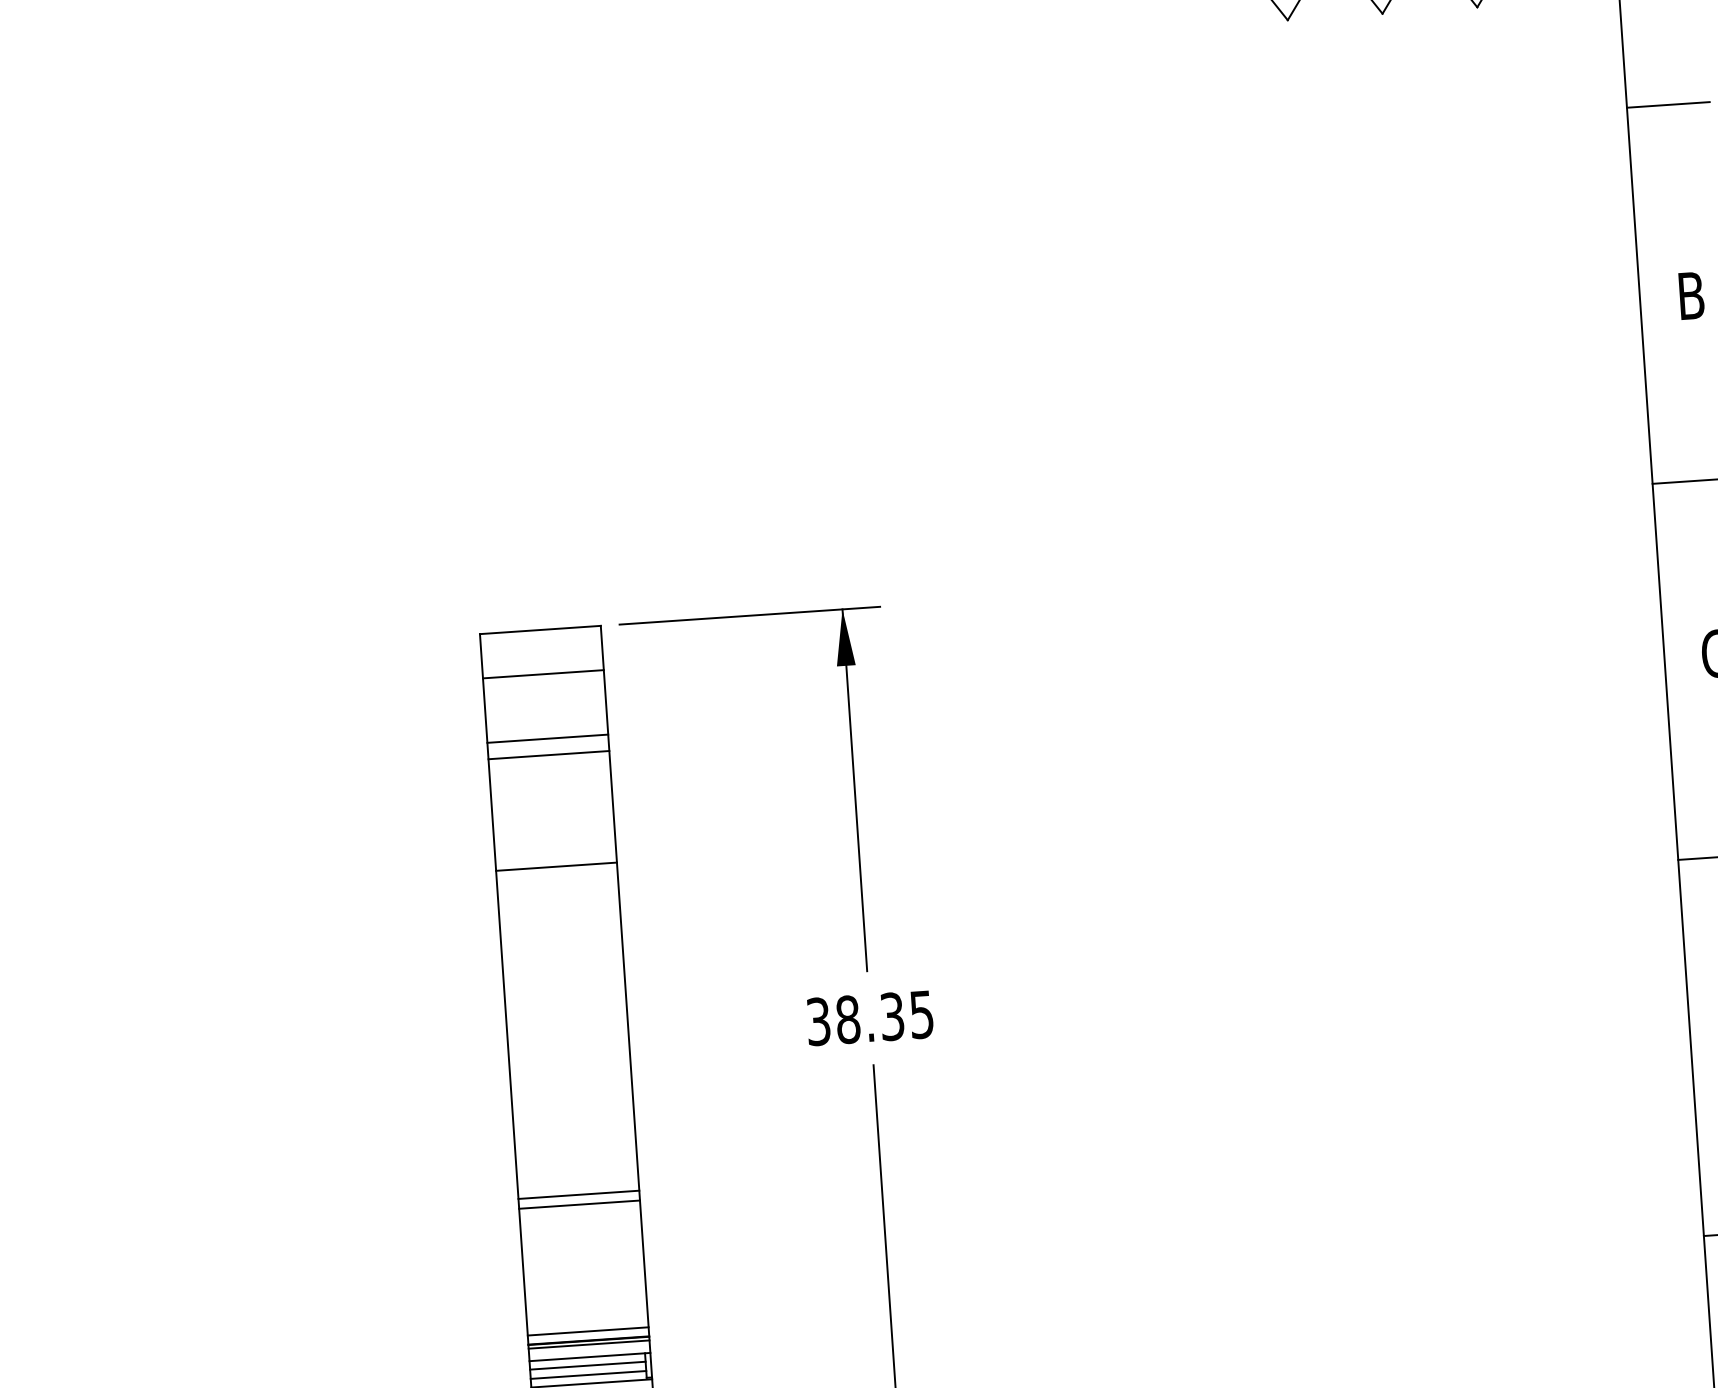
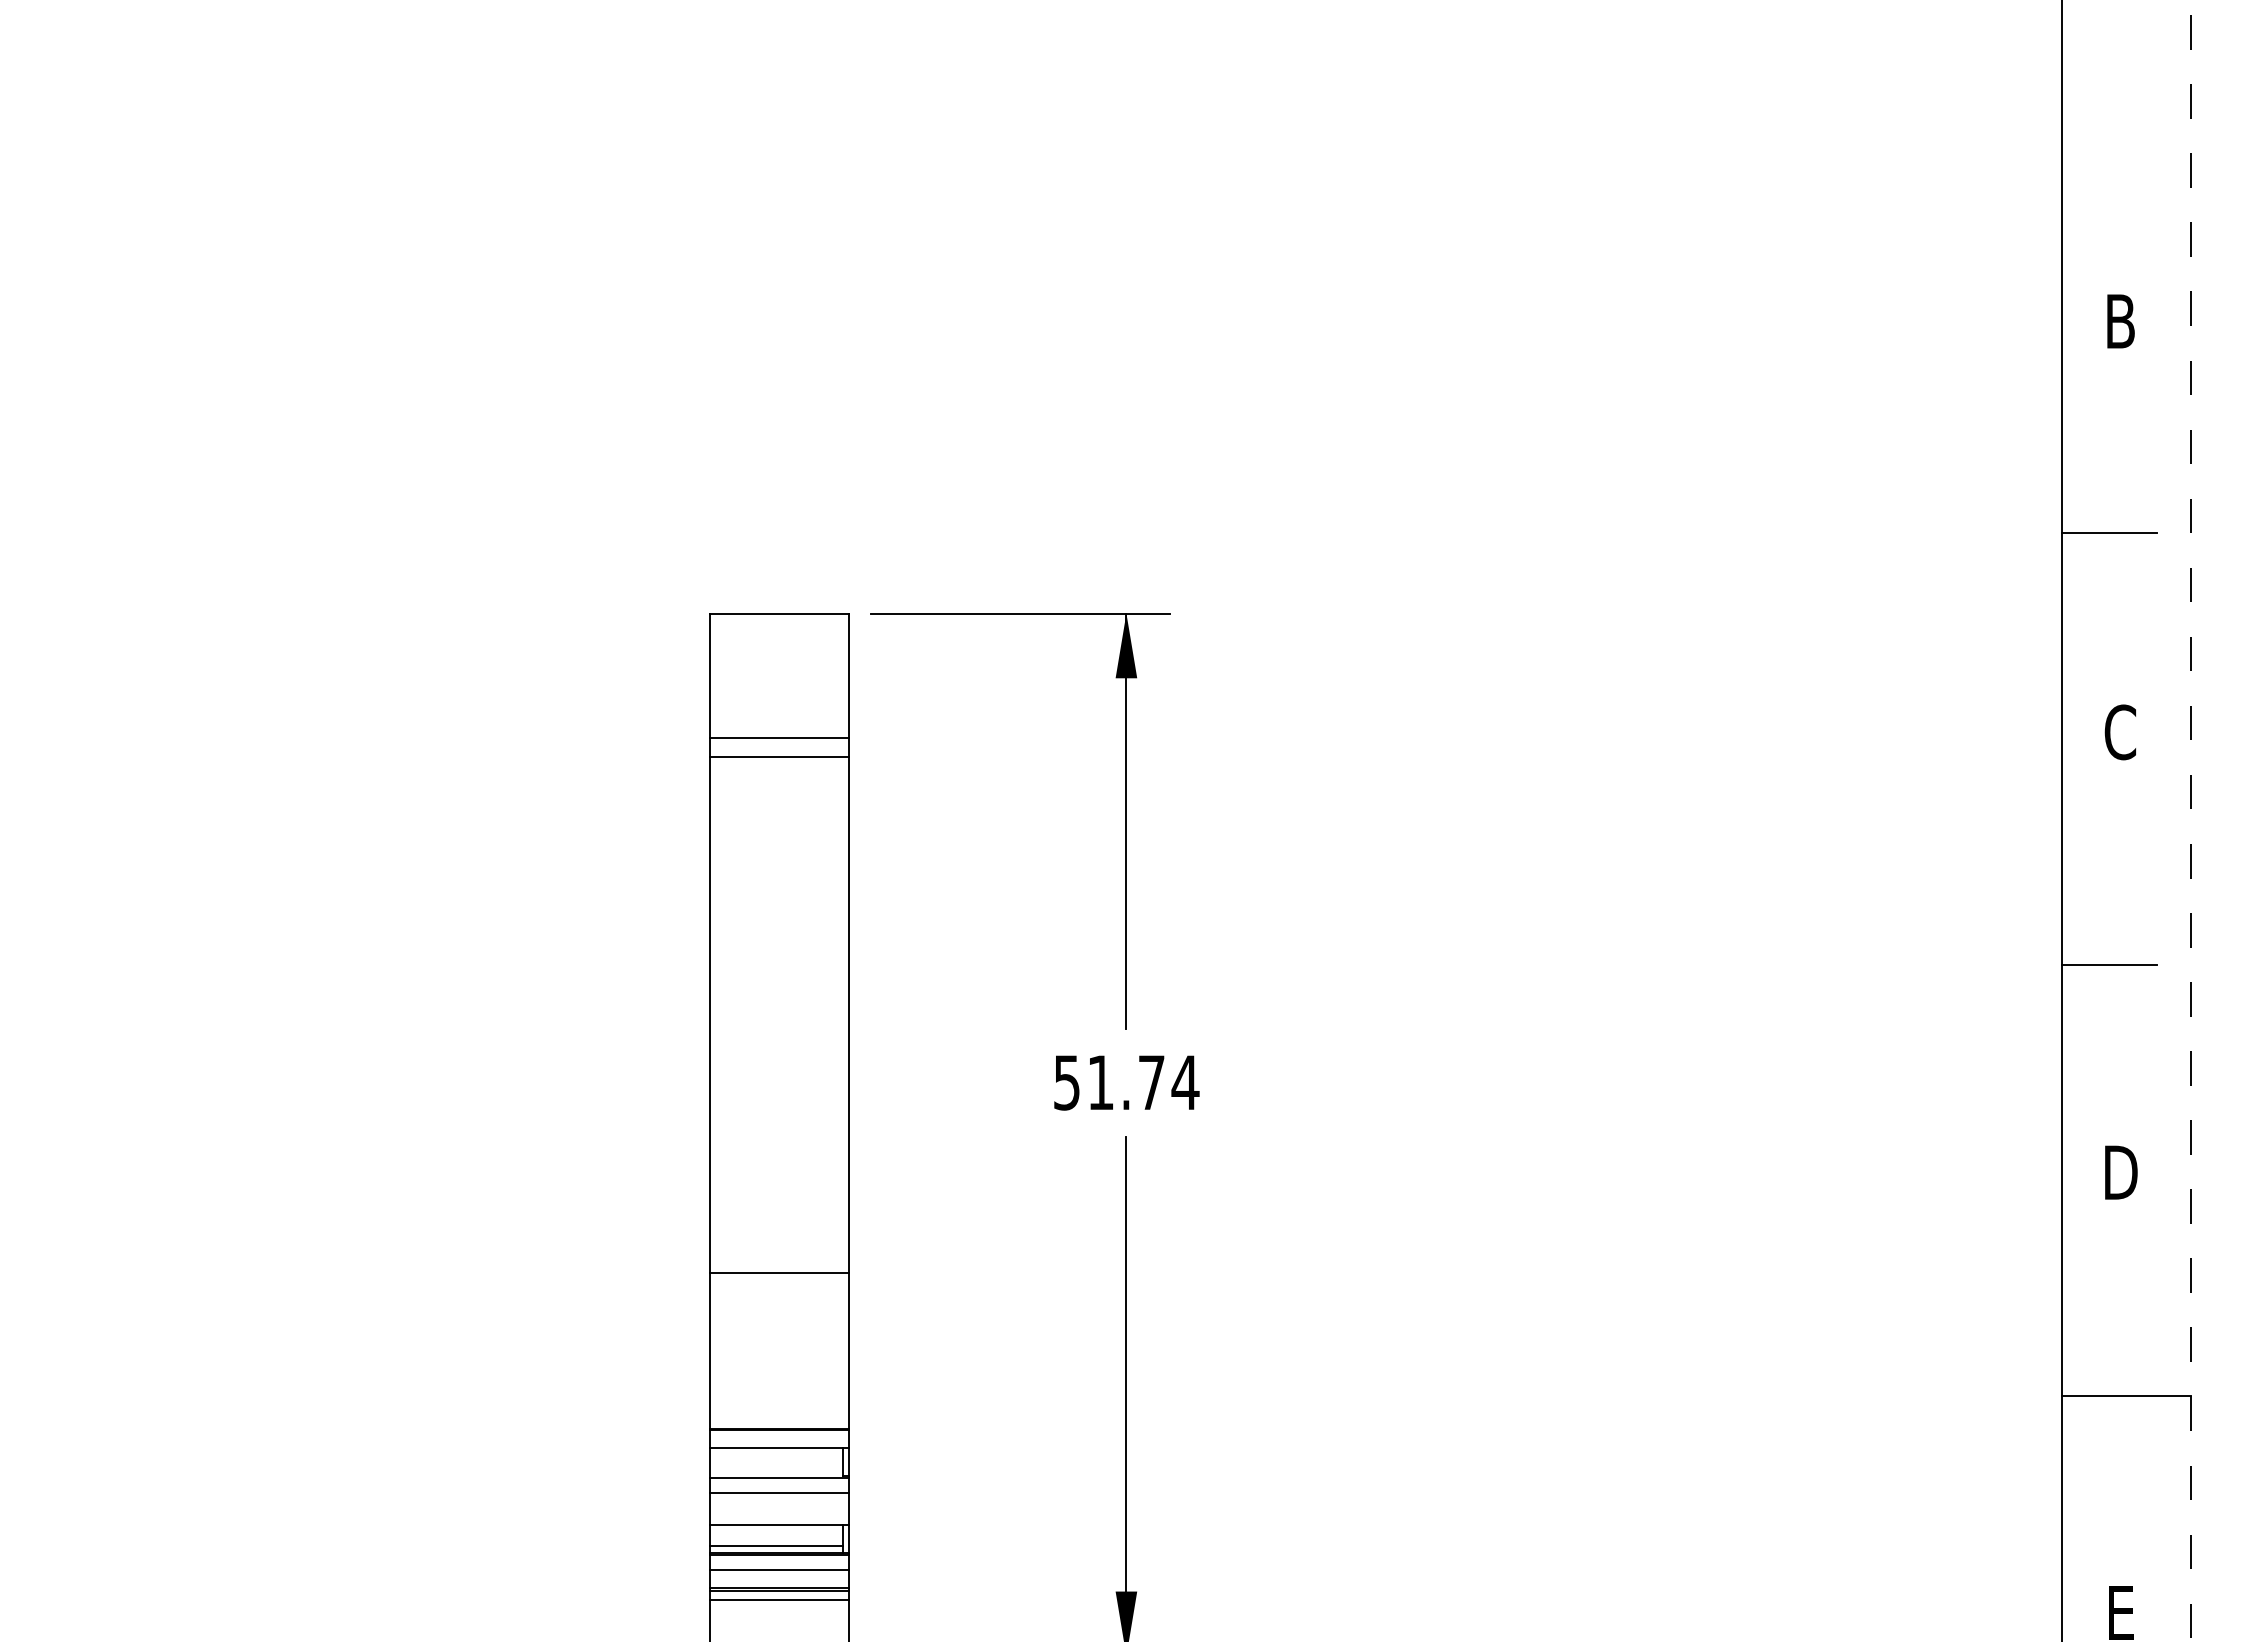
line: (1667, 104) -> (2108, 101), removed
line: (543, 674) -> (779, 664), removed
line: (556, 866) -> (779, 885), removed
text: (870, 1017) -> (1126, 1082), 38.35 -> 51.74
line: (578, 1194) -> (779, 1261), removed
line: (588, 1331) -> (779, 1418), removed
line: (588, 1344) -> (779, 1433), removed
line: (587, 1365) -> (776, 1457), removed
line: (588, 1375) -> (776, 1468), removed

